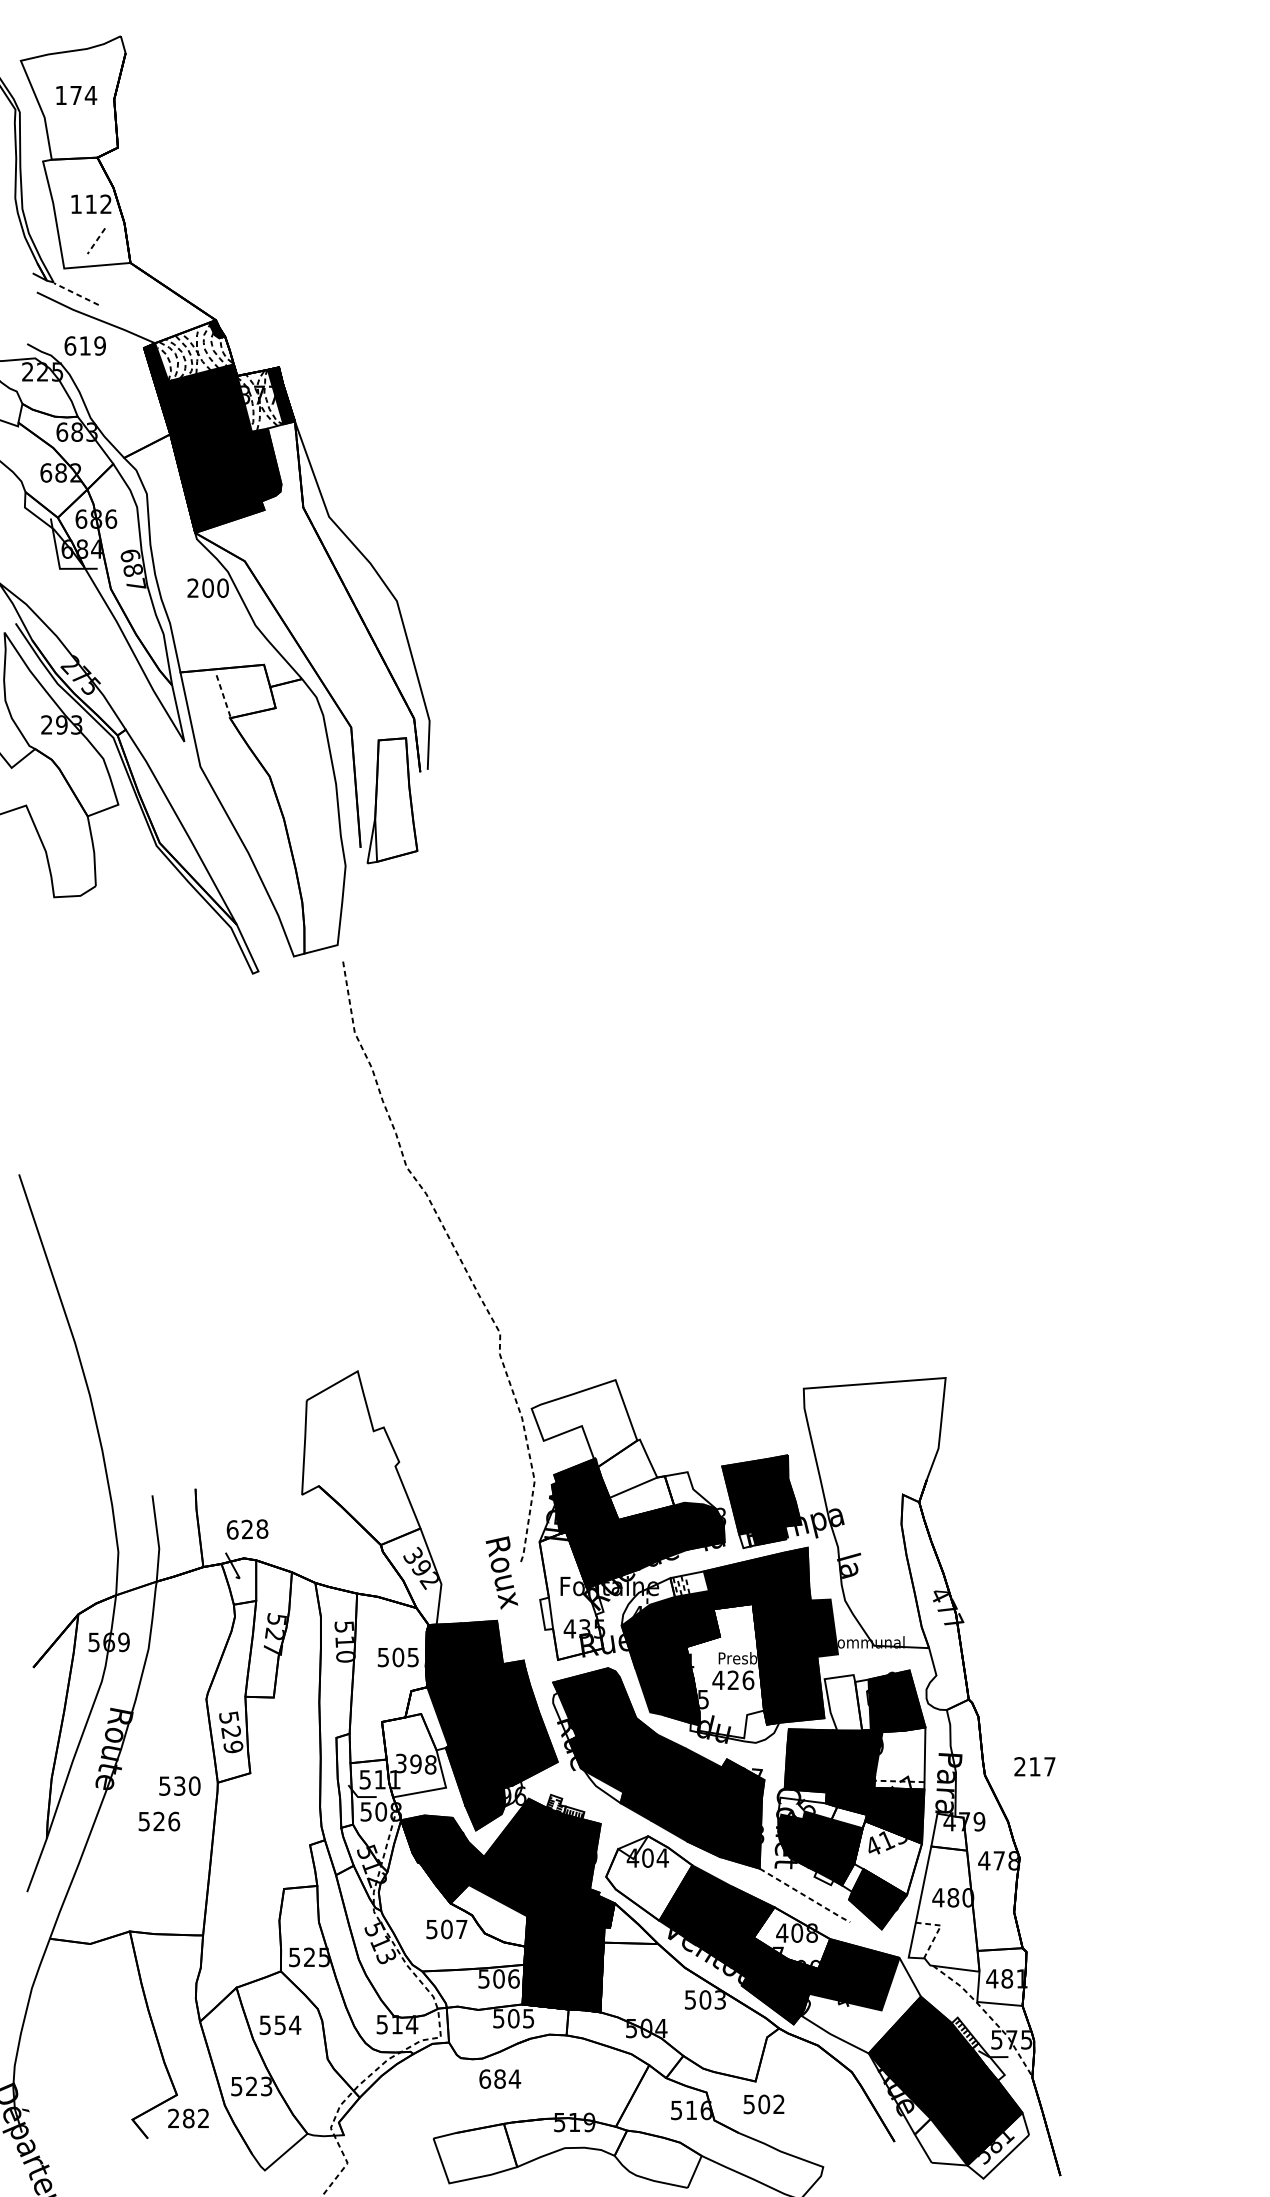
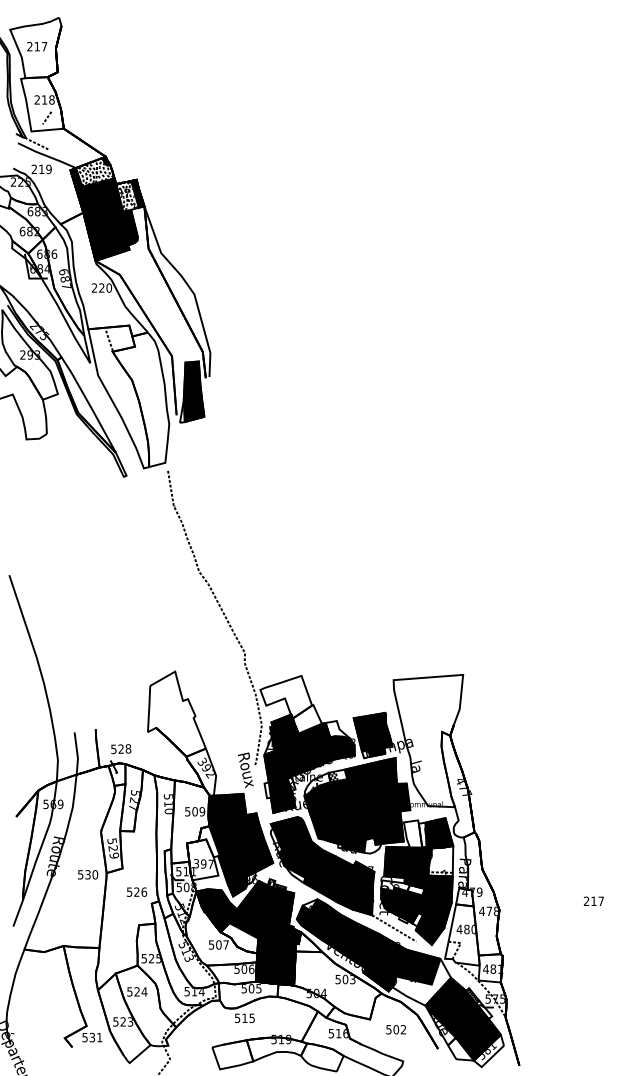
text: (76, 95) -> (37, 46), 174 -> 217
text: (90, 203) -> (44, 99), 112 -> 218
text: (70, 346) -> (34, 169), 619 -> 219
text: (207, 587) -> (101, 287), 200 -> 220
fill: (395, 799) -> (193, 391), added
fill: (642, 1497) -> (314, 733), added
text: (231, 1530) -> (113, 749), 628 -> 528
fill: (570, 1595) -> (279, 781), added
text: (413, 1656) -> (202, 811), 505 -> 509
fill: (725, 1671) -> (355, 818), added
text: (429, 1765) -> (210, 864), 398 -> 397
text: (1034, 1765) -> (593, 900), moved
text: (160, 1820) -> (137, 891), moved
fill: (887, 1856) -> (434, 909), added
fill: (648, 1877) -> (317, 919), added
fill: (791, 1938) -> (387, 949), added
text: (278, 2024) -> (136, 991), 554 -> 524
text: (499, 2079) -> (244, 1018), 684 -> 515
text: (762, 2103) -> (395, 1029), moved
text: (188, 2118) -> (92, 1037), 282 -> 531

